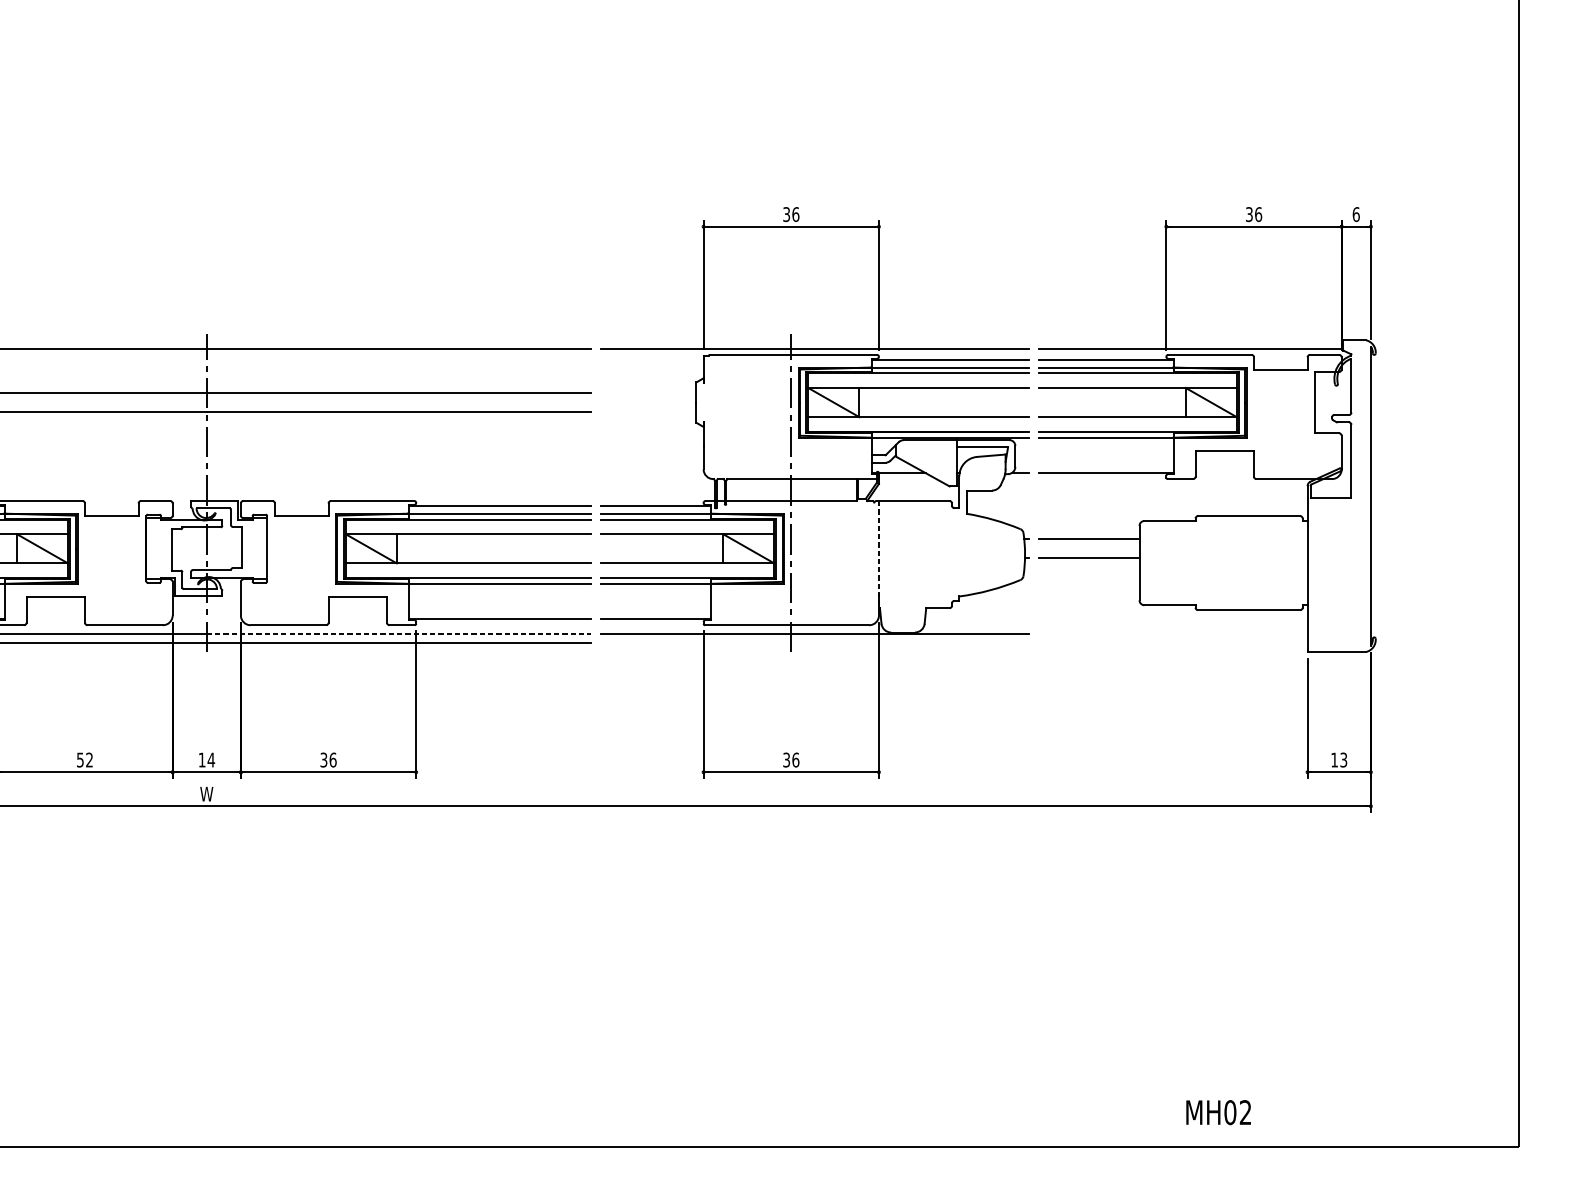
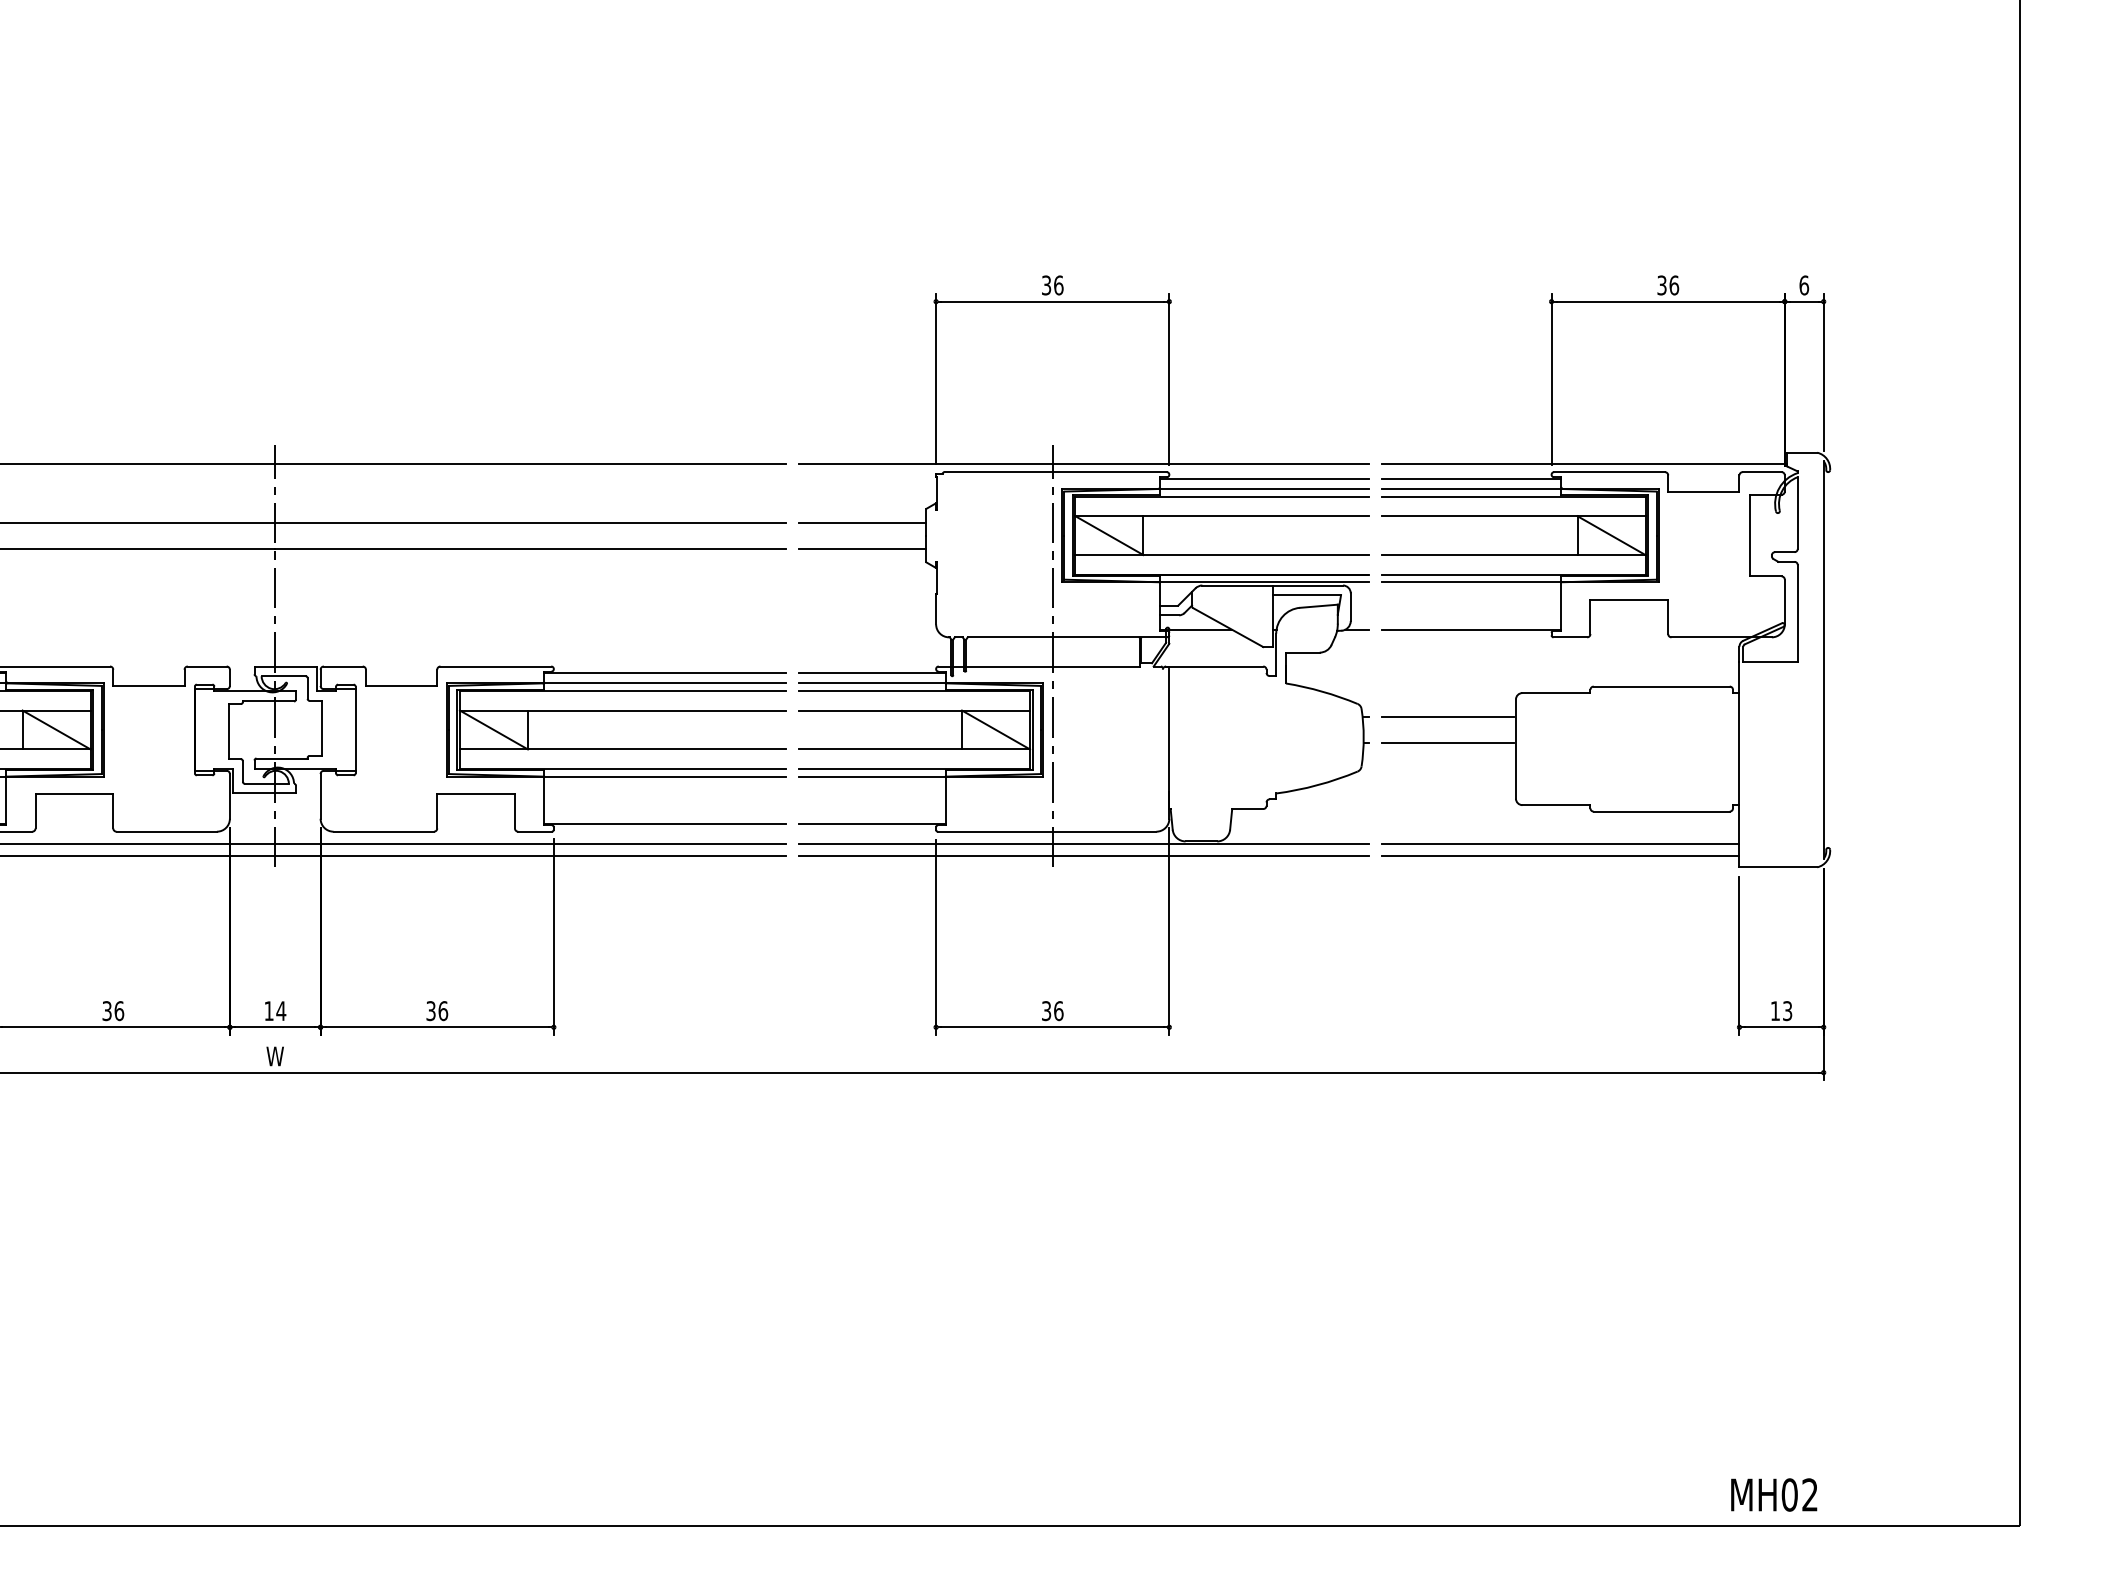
line: (648, 392) -> (862, 522), added
line: (648, 412) -> (862, 548), added
line: (879, 555) -> (1169, 738), dashed -> solid
line: (398, 634) -> (530, 844), dashed -> solid
line: (1173, 634) -> (1560, 844), added
line: (814, 643) -> (1083, 855), added
line: (1173, 643) -> (1560, 855), added
text: (85, 760) -> (113, 1011), 52 -> 36
text: (1218, 1112) -> (1774, 1494), moved

